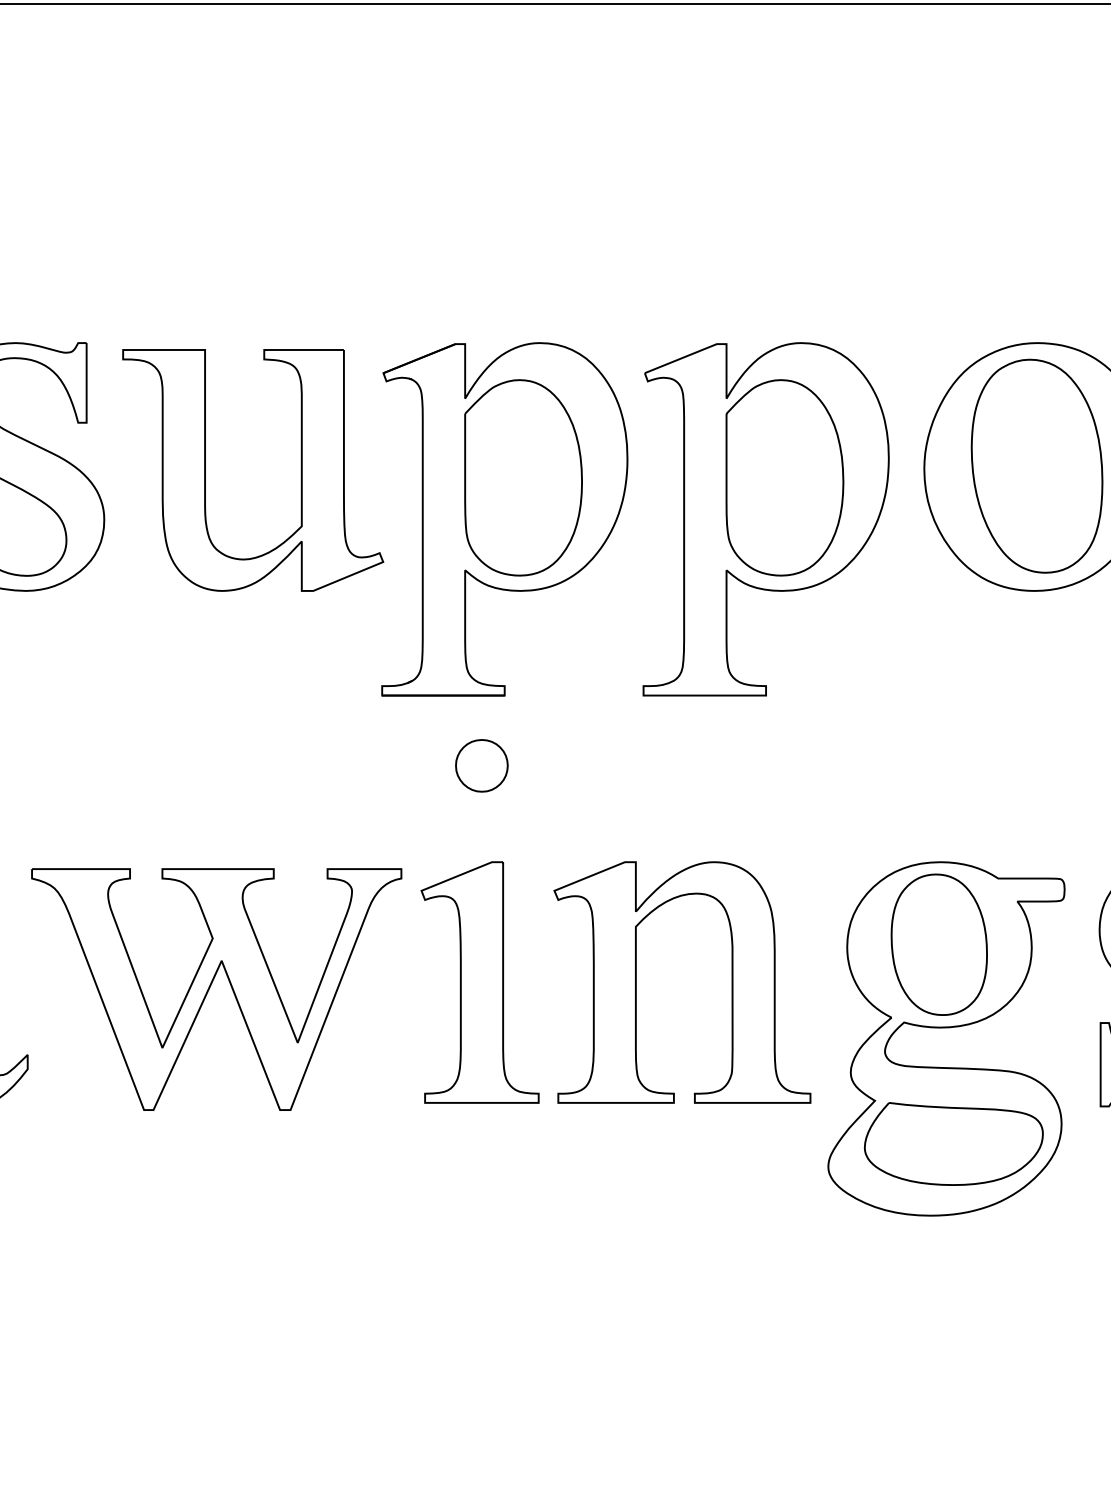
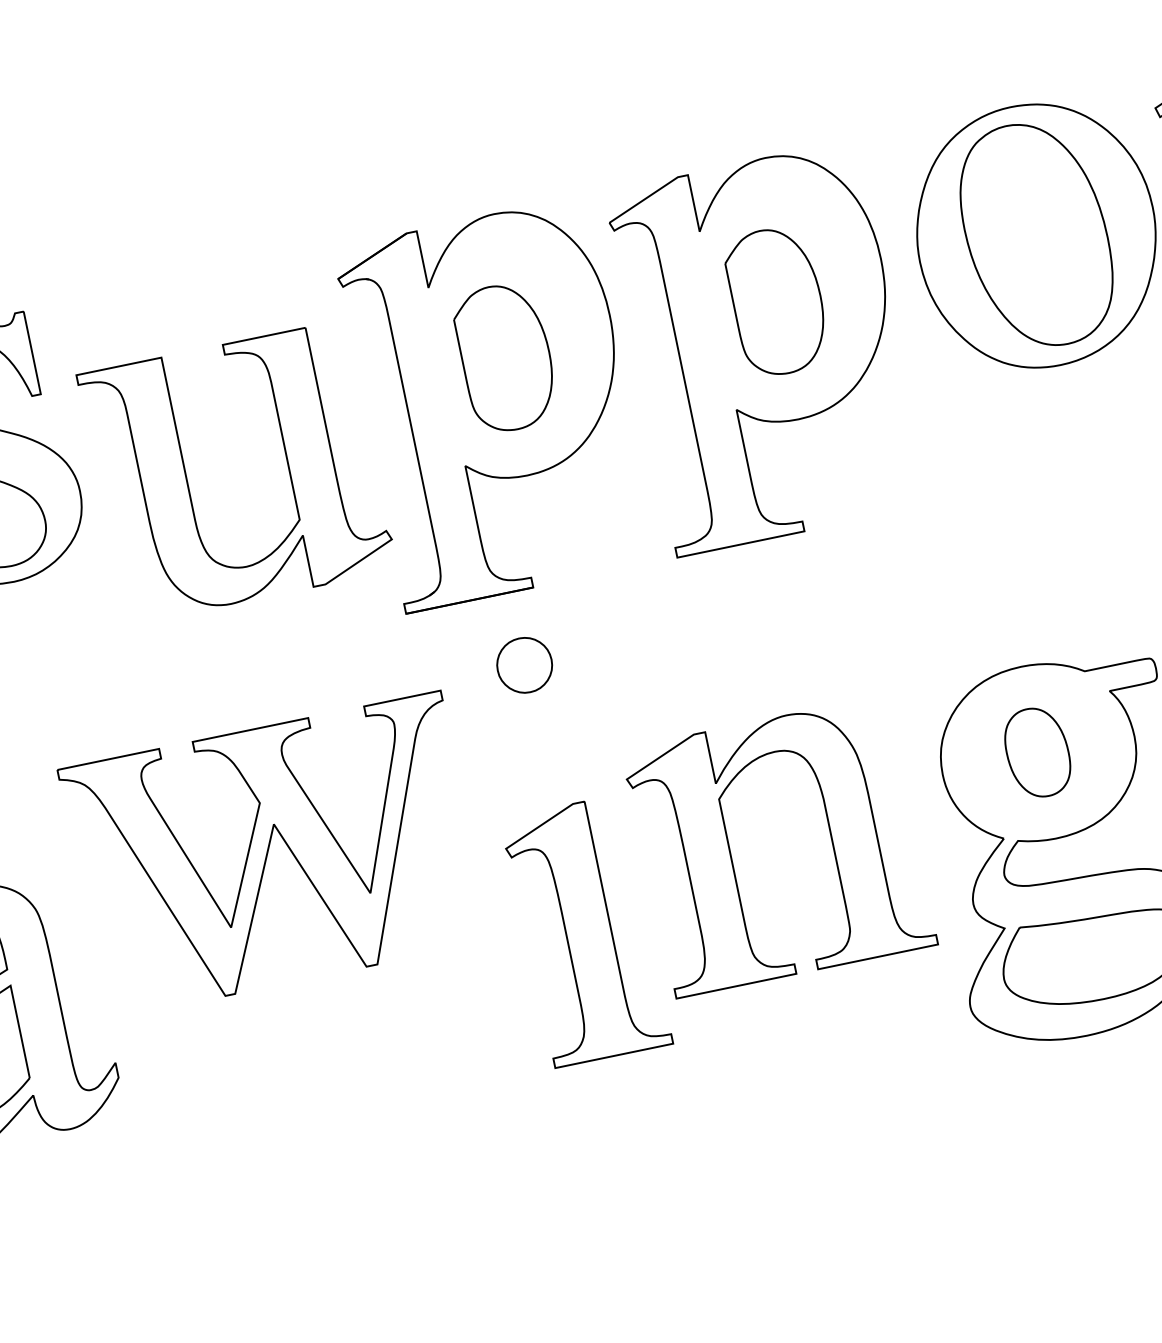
part: (300, 470) -> (286, 462), moved
part: (523, 477) -> (505, 357), size x0.7
part: (784, 477) -> (776, 301), size x0.7
part: (938, 944) -> (1036, 752), size x0.6
part: (479, 982) -> (585, 931), moved
part: (210, 987) -> (268, 854), moved

